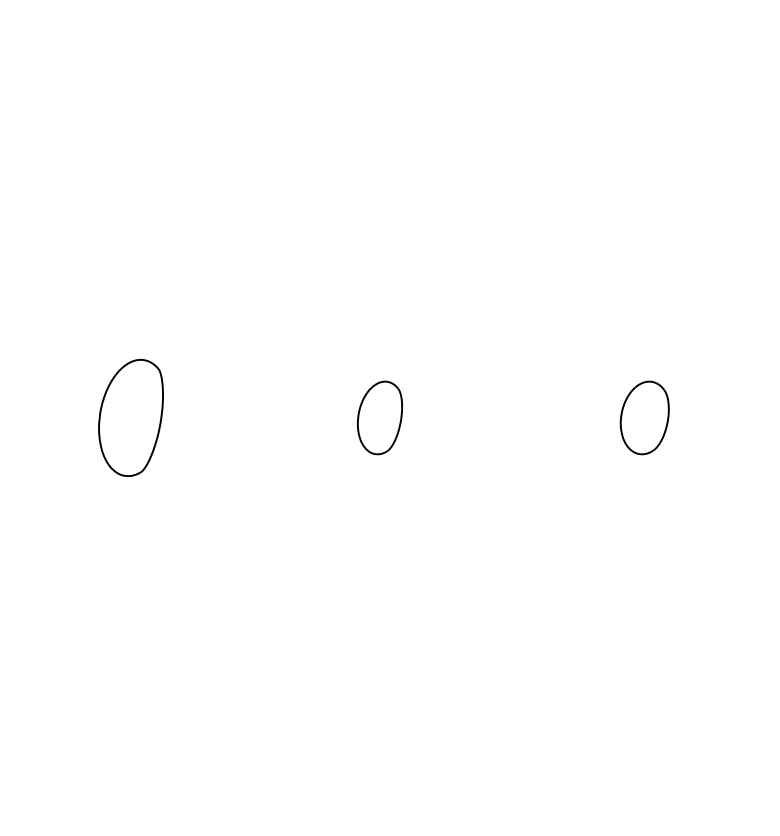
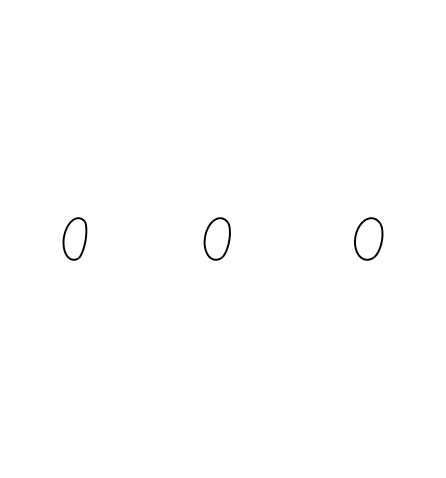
part: (130, 417) -> (74, 238), size x0.62

